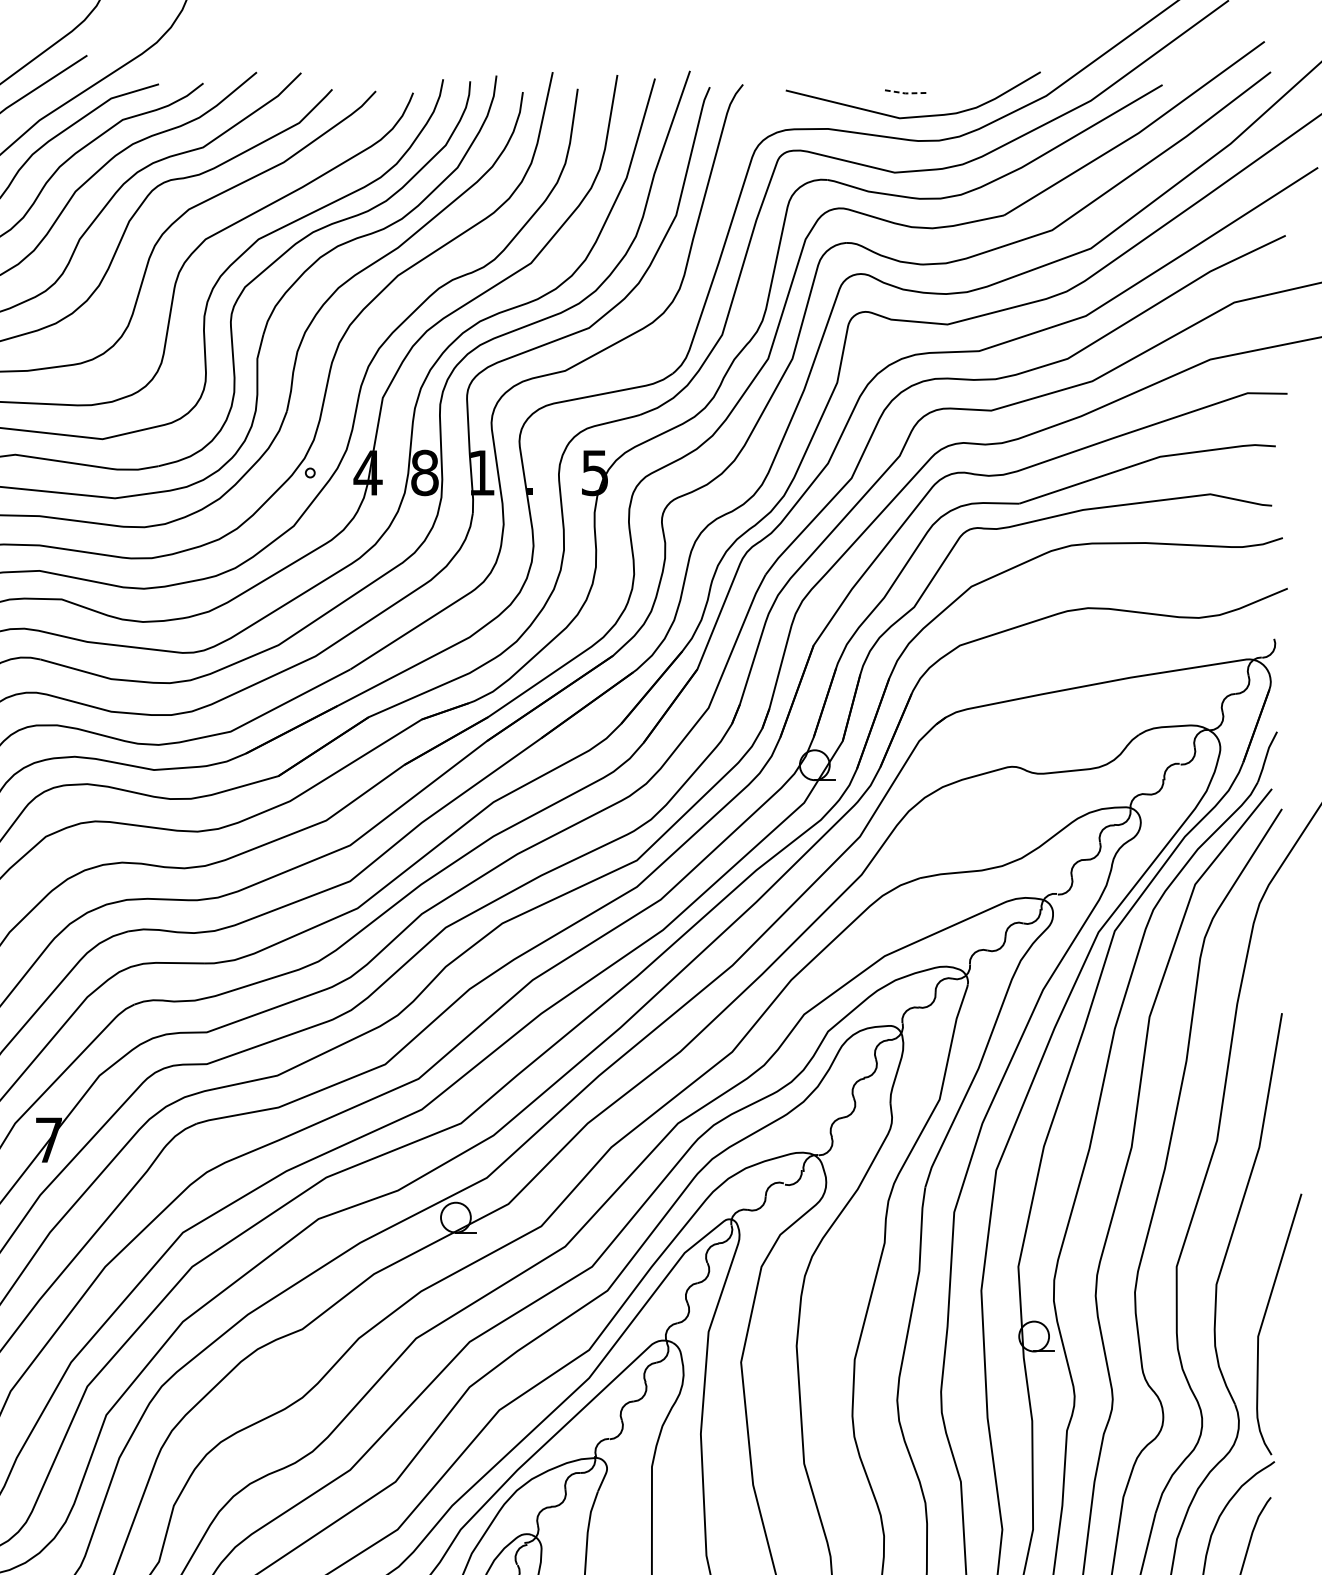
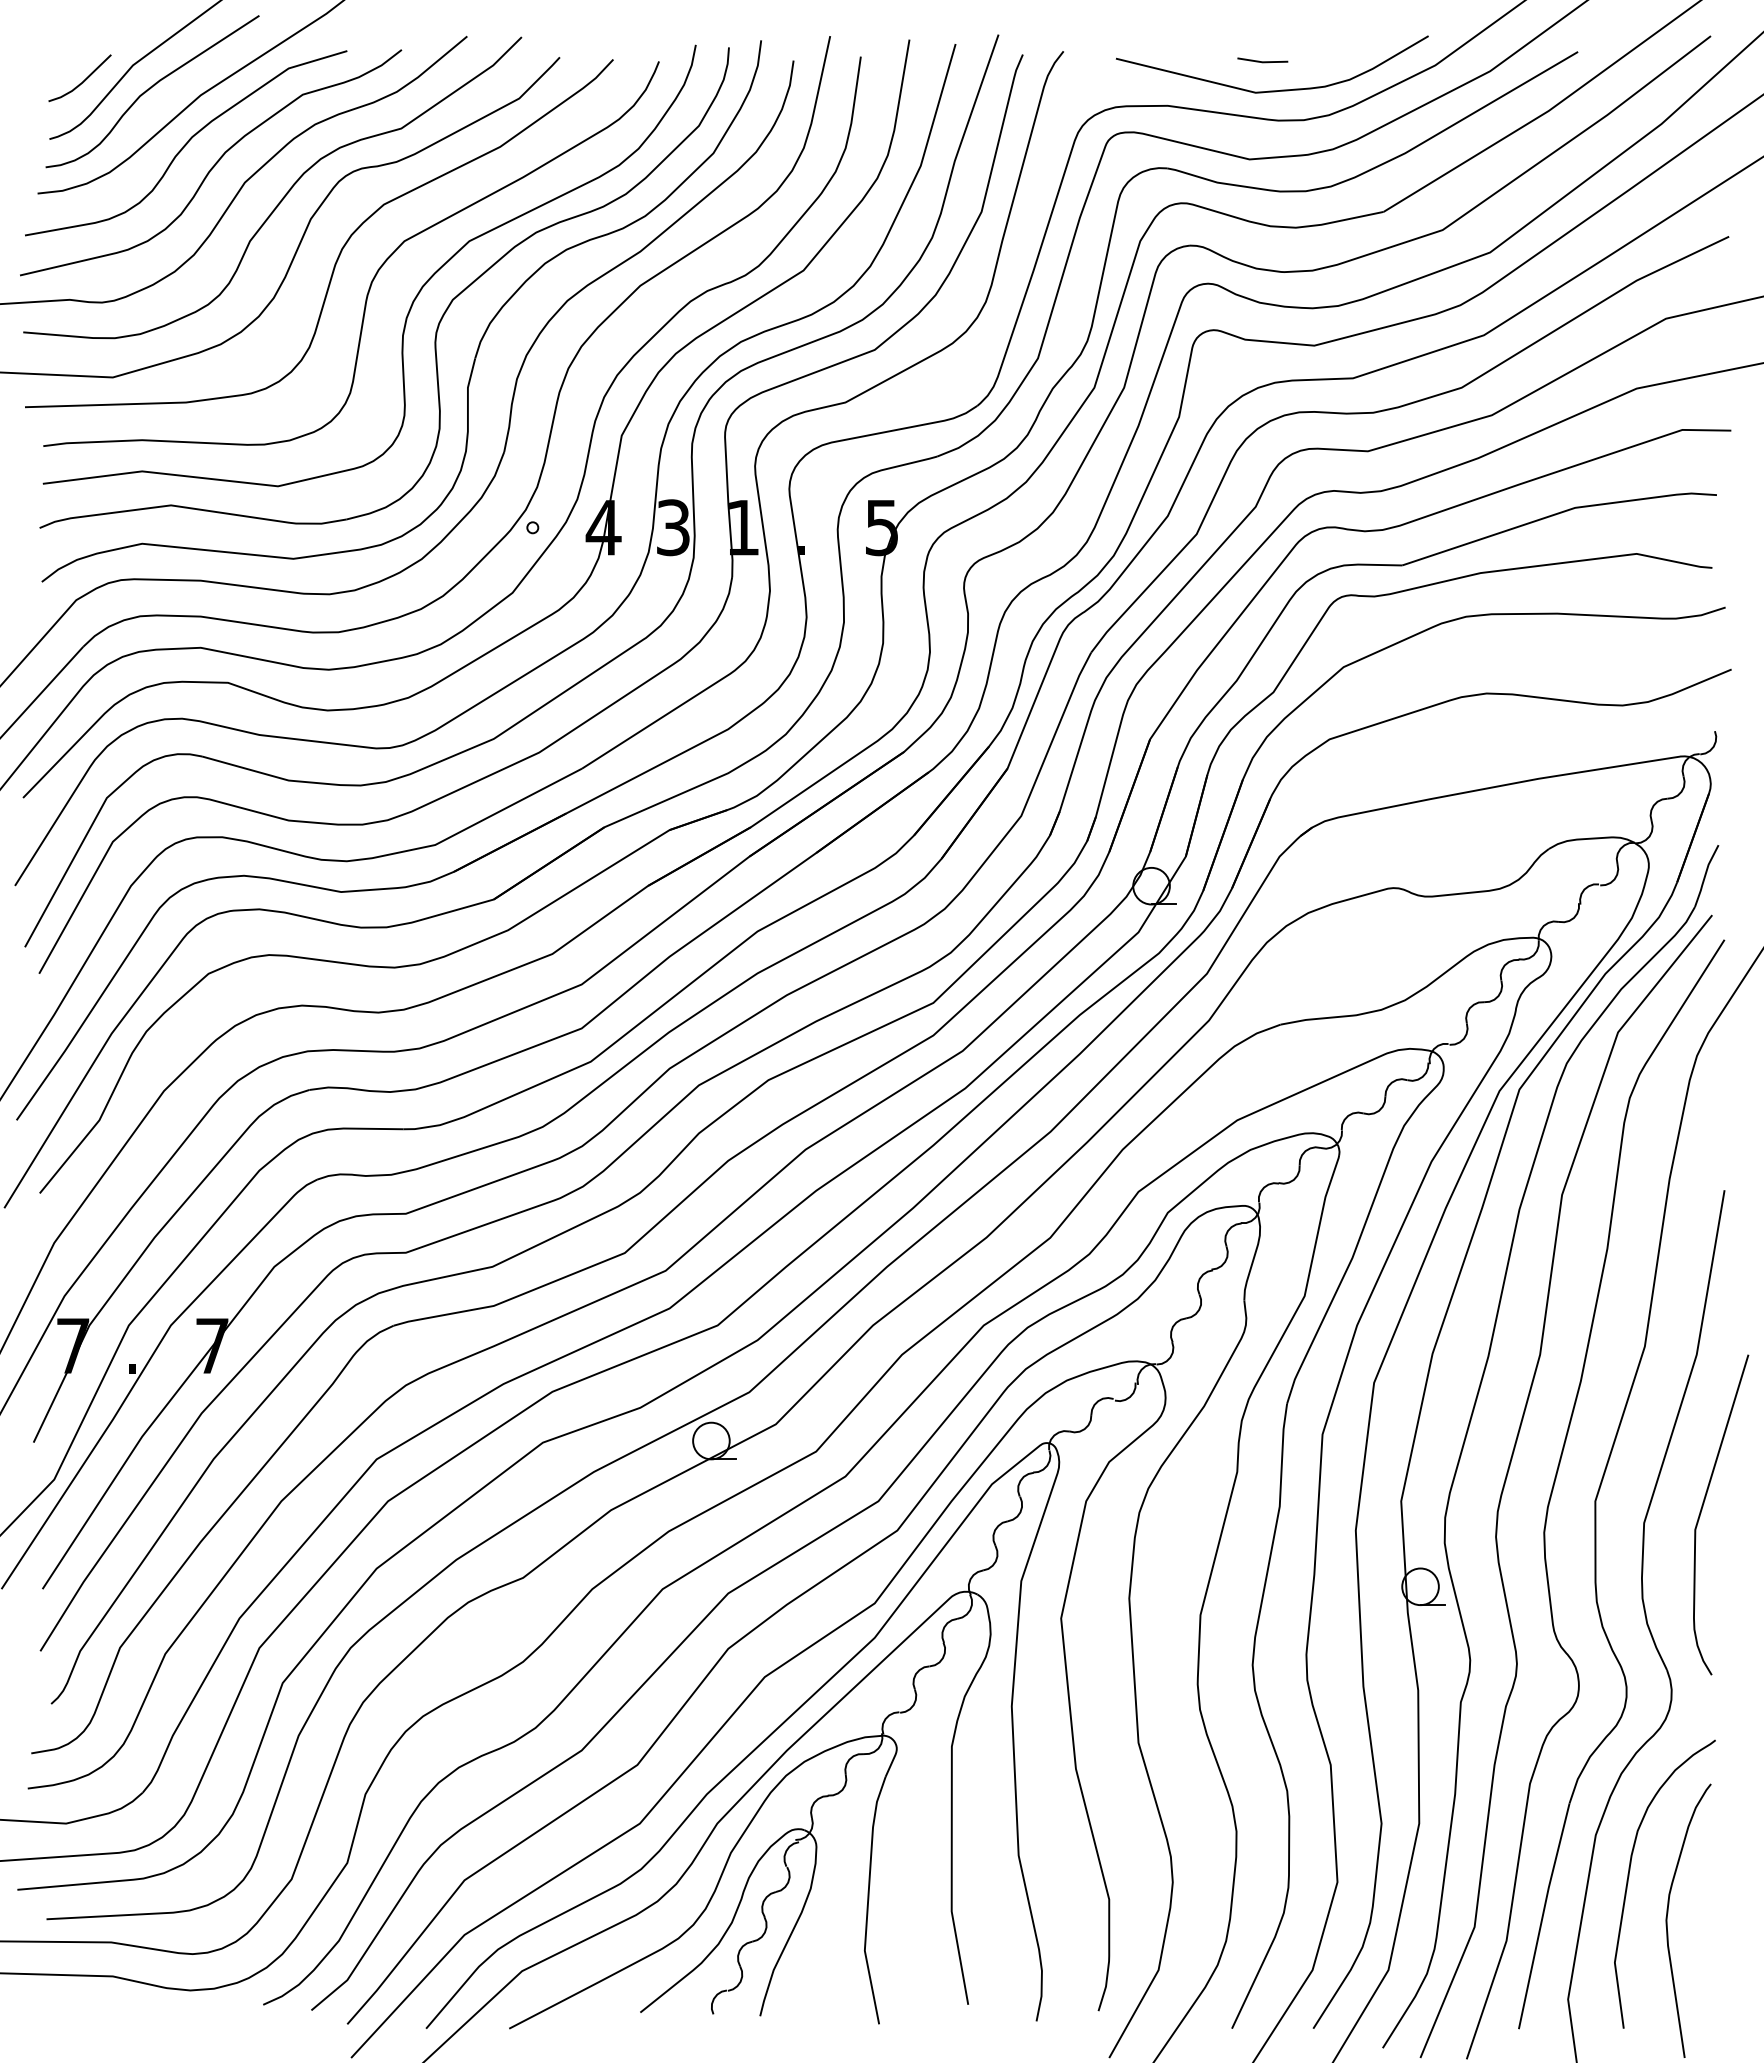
line: (905, 93) -> (1262, 62), dashed -> solid
text: (425, 472) -> (673, 527), 8 -> 3
curve: (1264, 1320) -> (1702, 1510), moved

